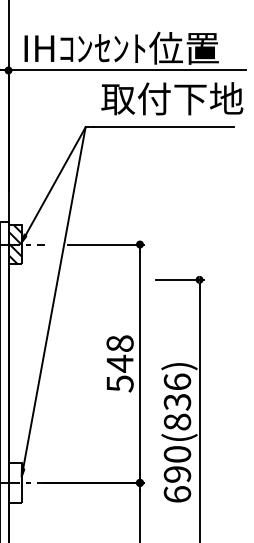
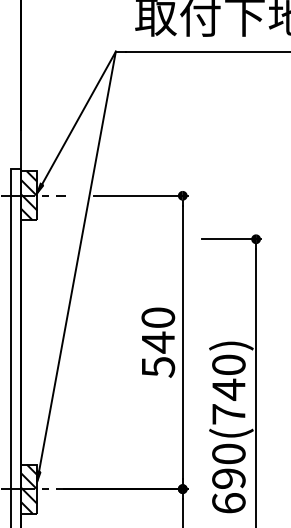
text: (120, 343) -> (158, 317), 548 -> 540
text: (177, 401) -> (228, 388), 690(836) -> 690(740)
hatch: (14, 482) -> (28, 488), added

